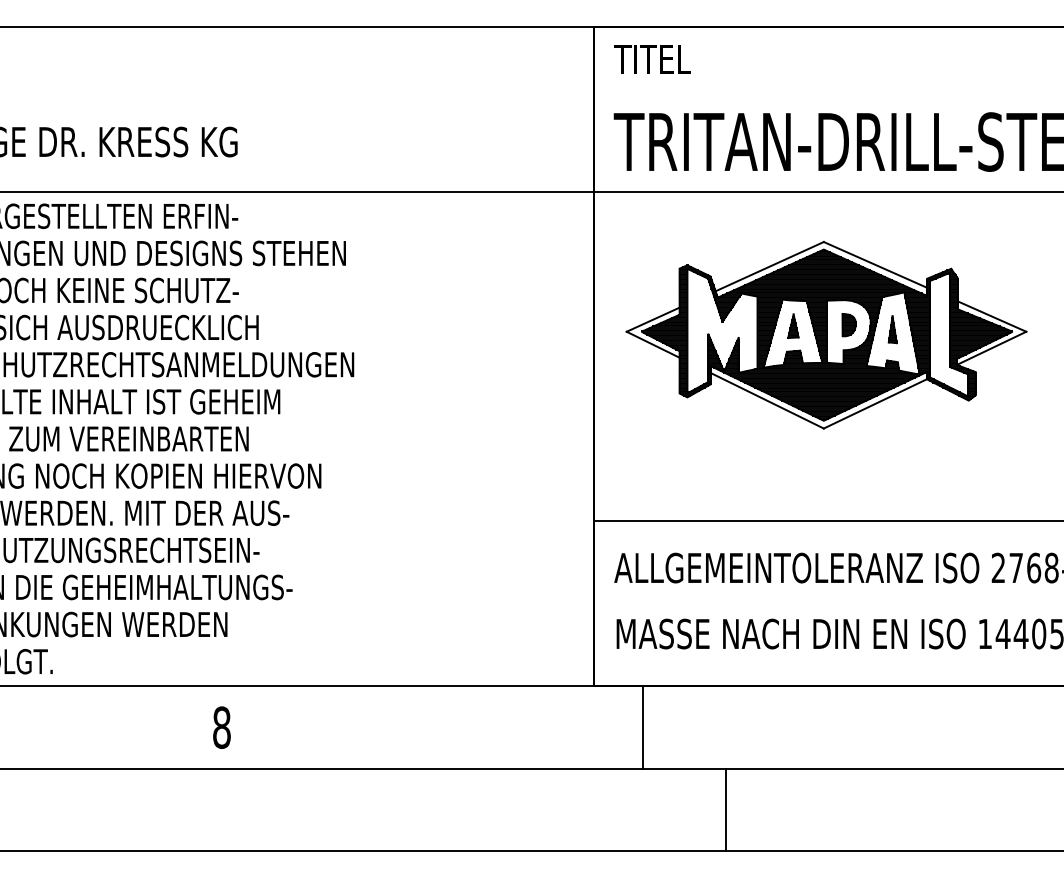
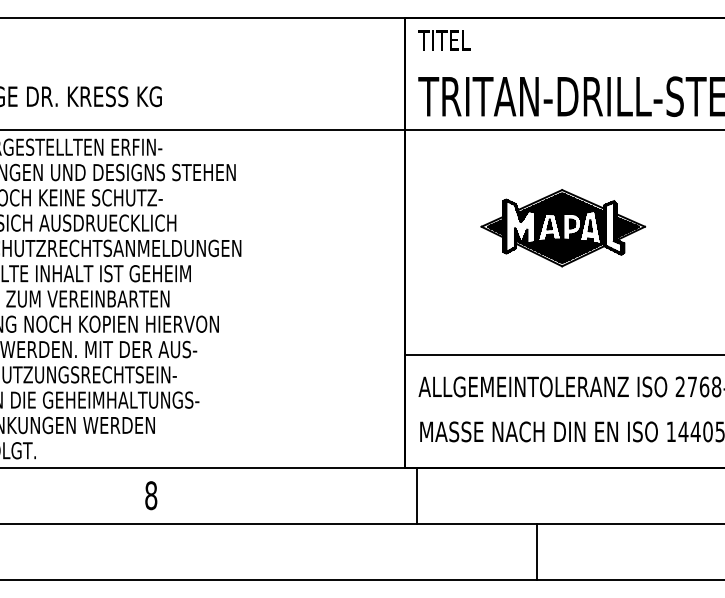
part: (827, 334) -> (563, 227), size x0.6
line: (643, 727) -> (417, 495), moved
line: (725, 809) -> (537, 551), moved

